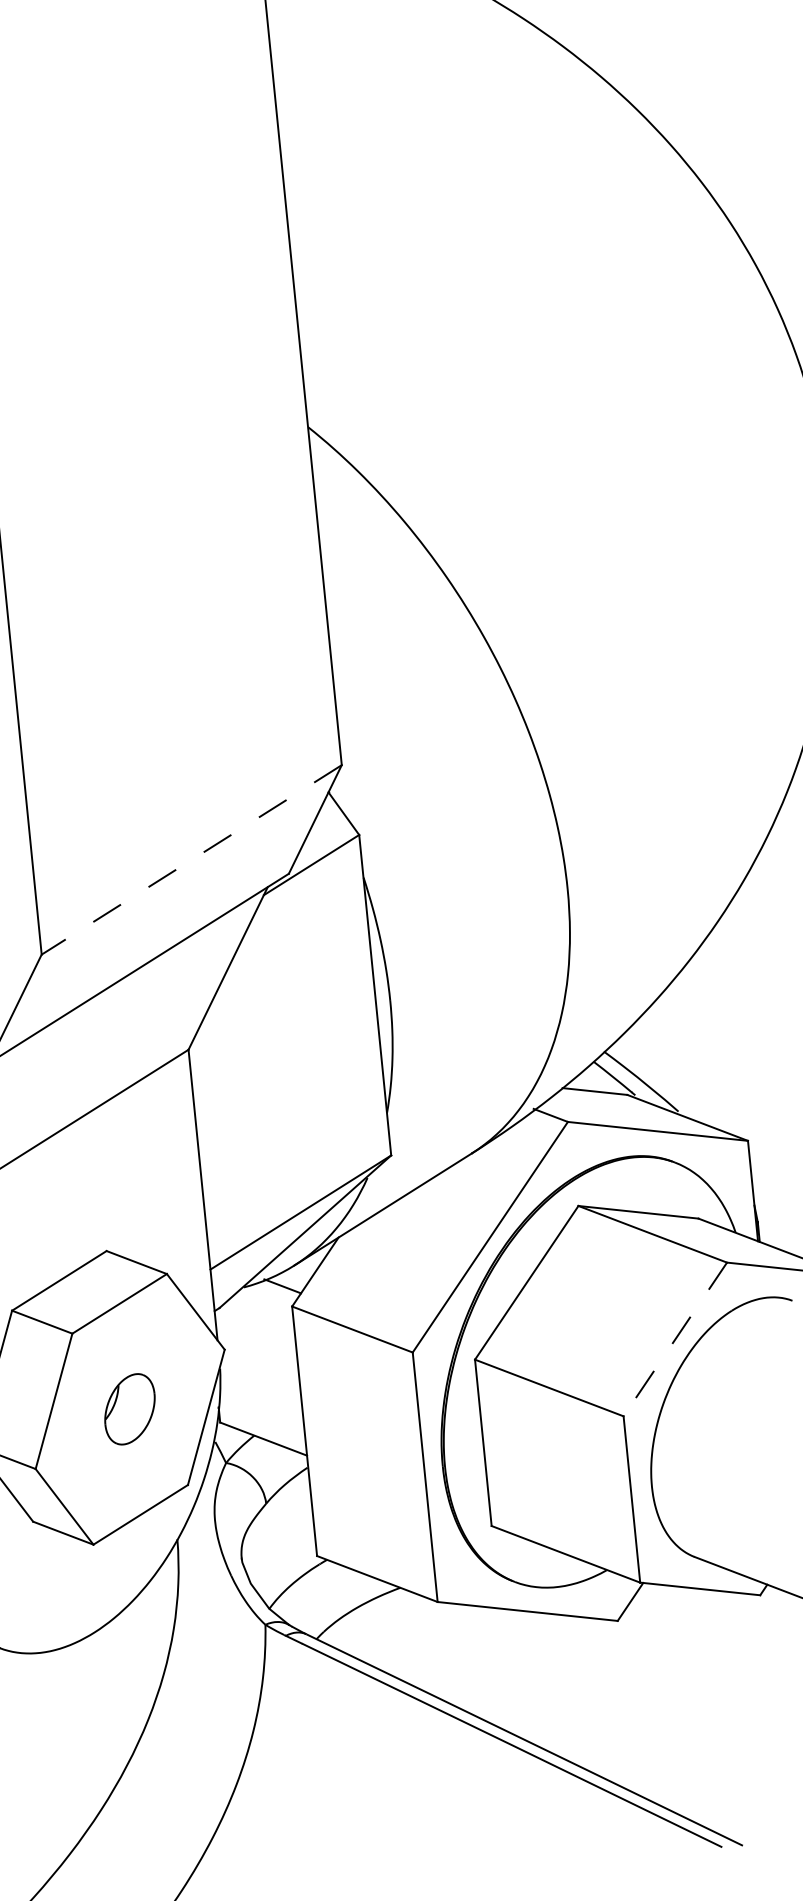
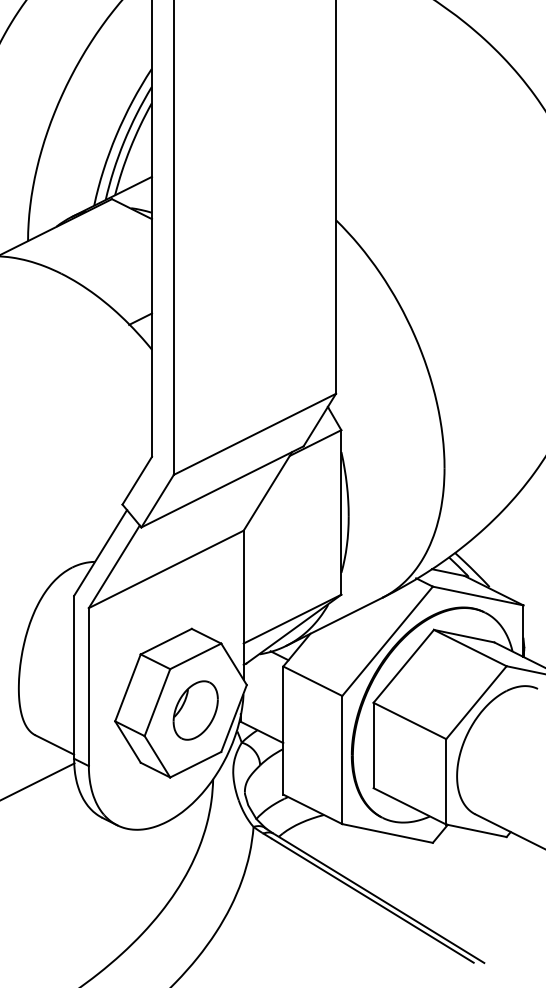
line: (190, 860) -> (254, 434), dashed -> solid
line: (675, 1341) -> (476, 703), dashed -> solid
part: (129, 1409) -> (195, 710), size x1.67

